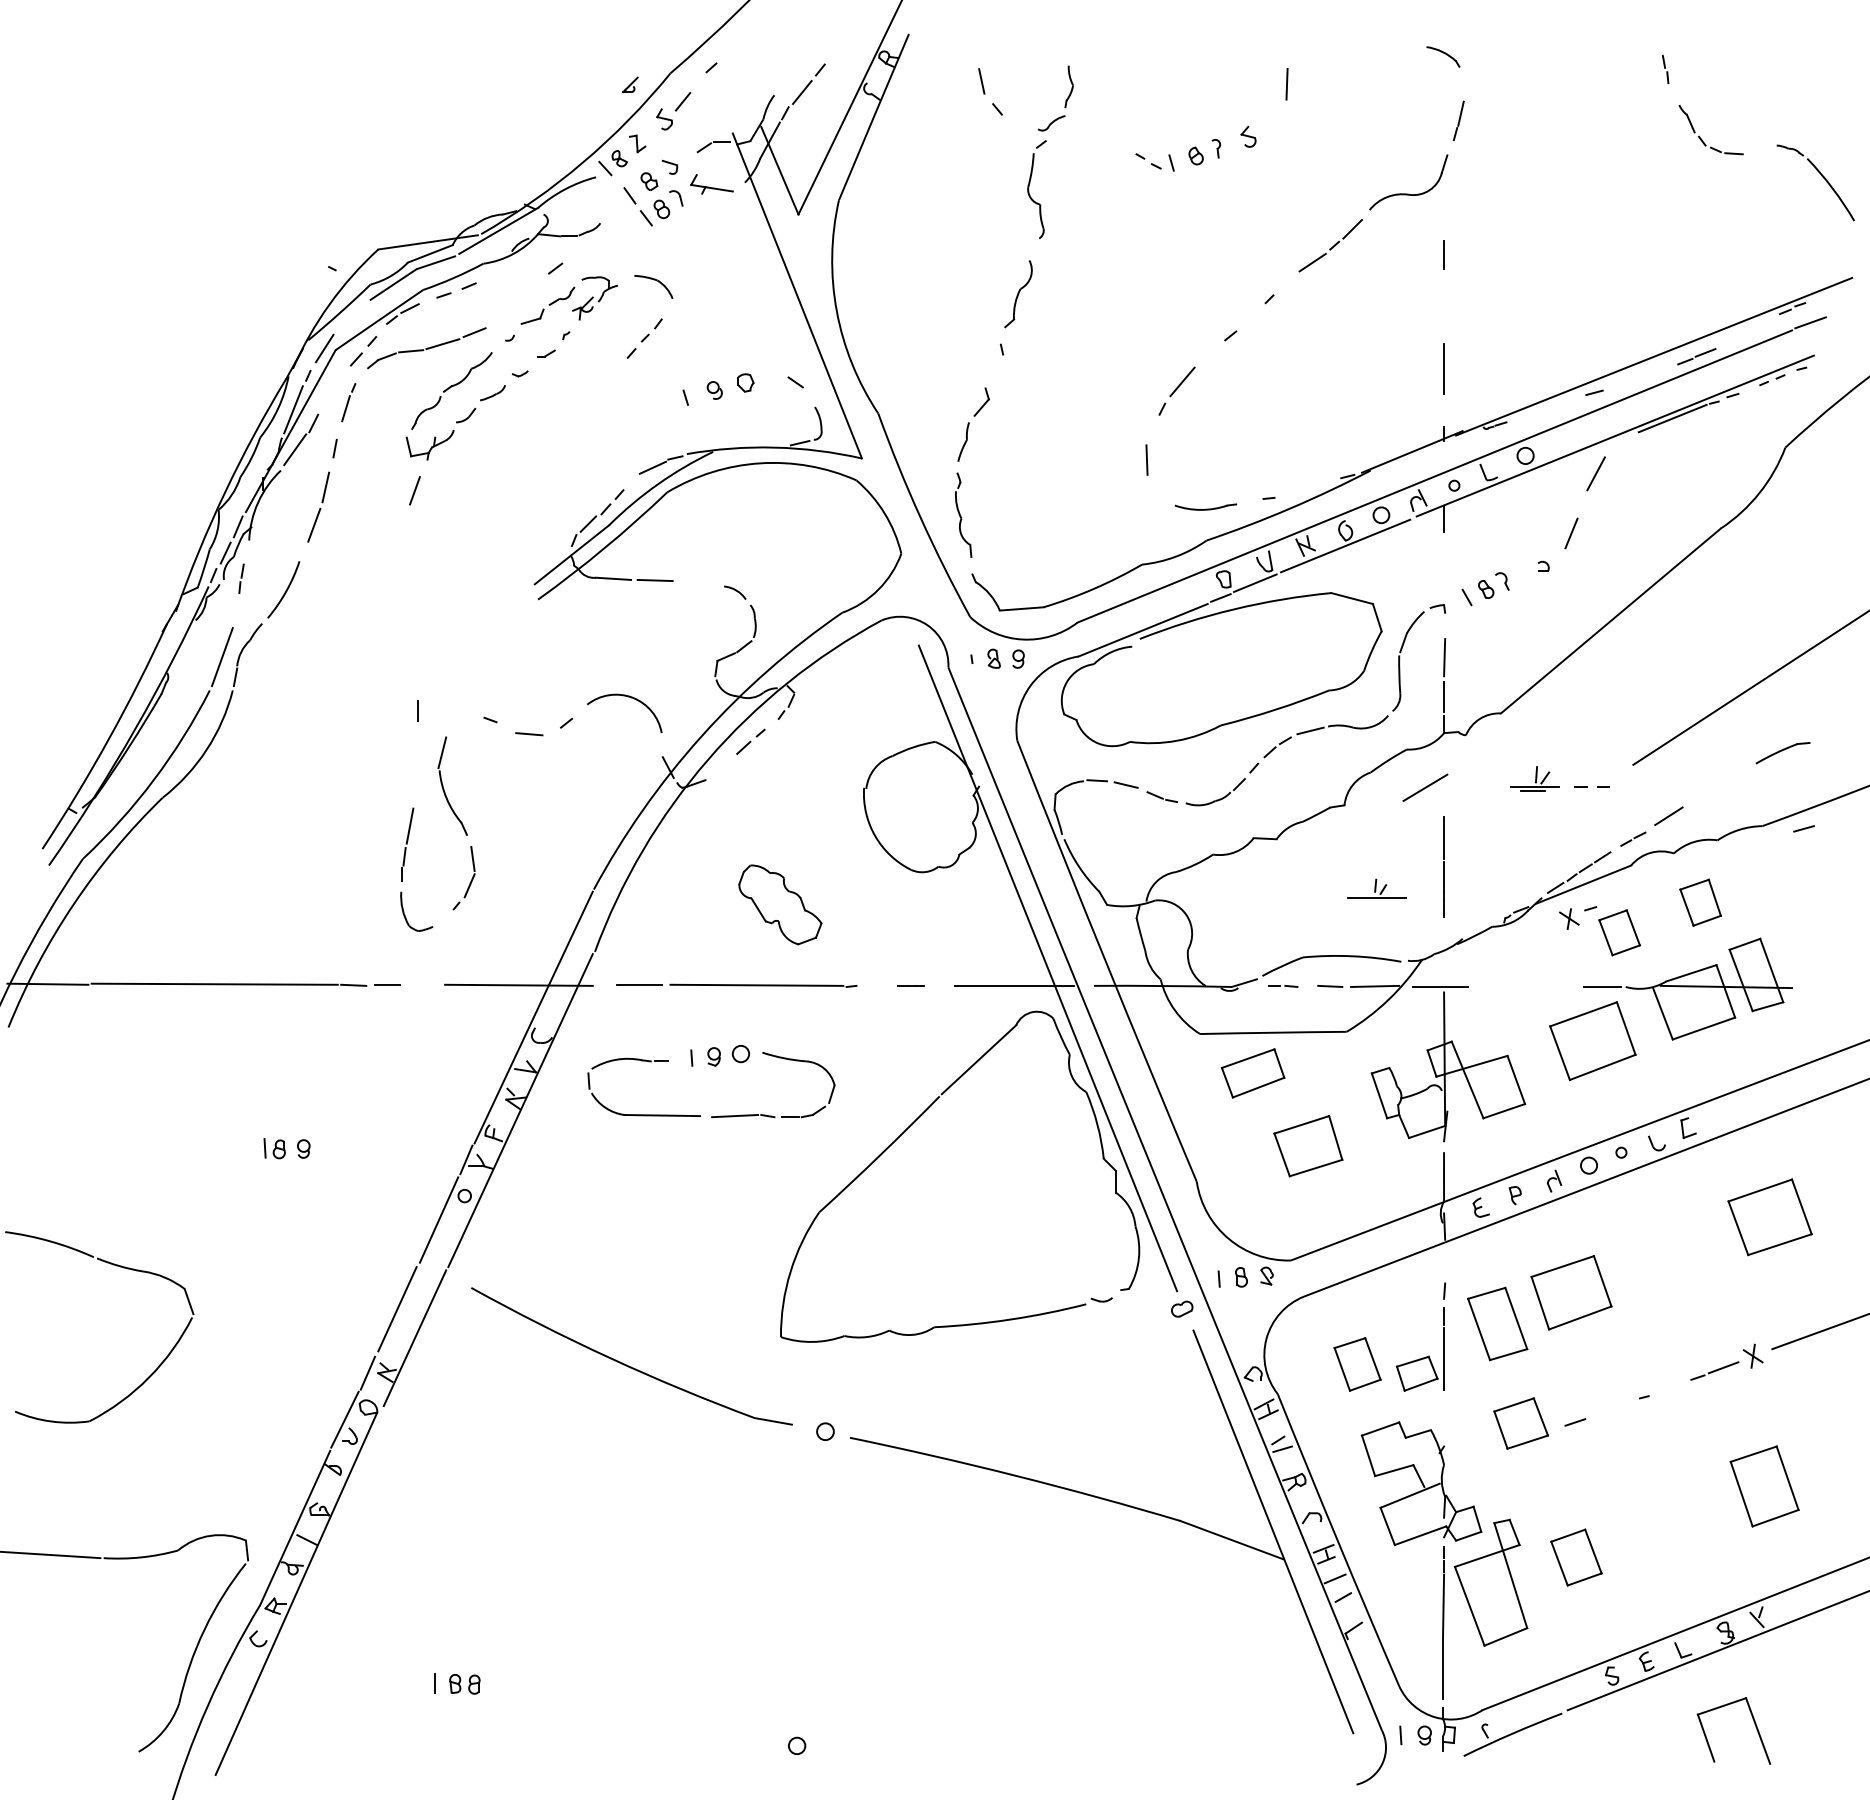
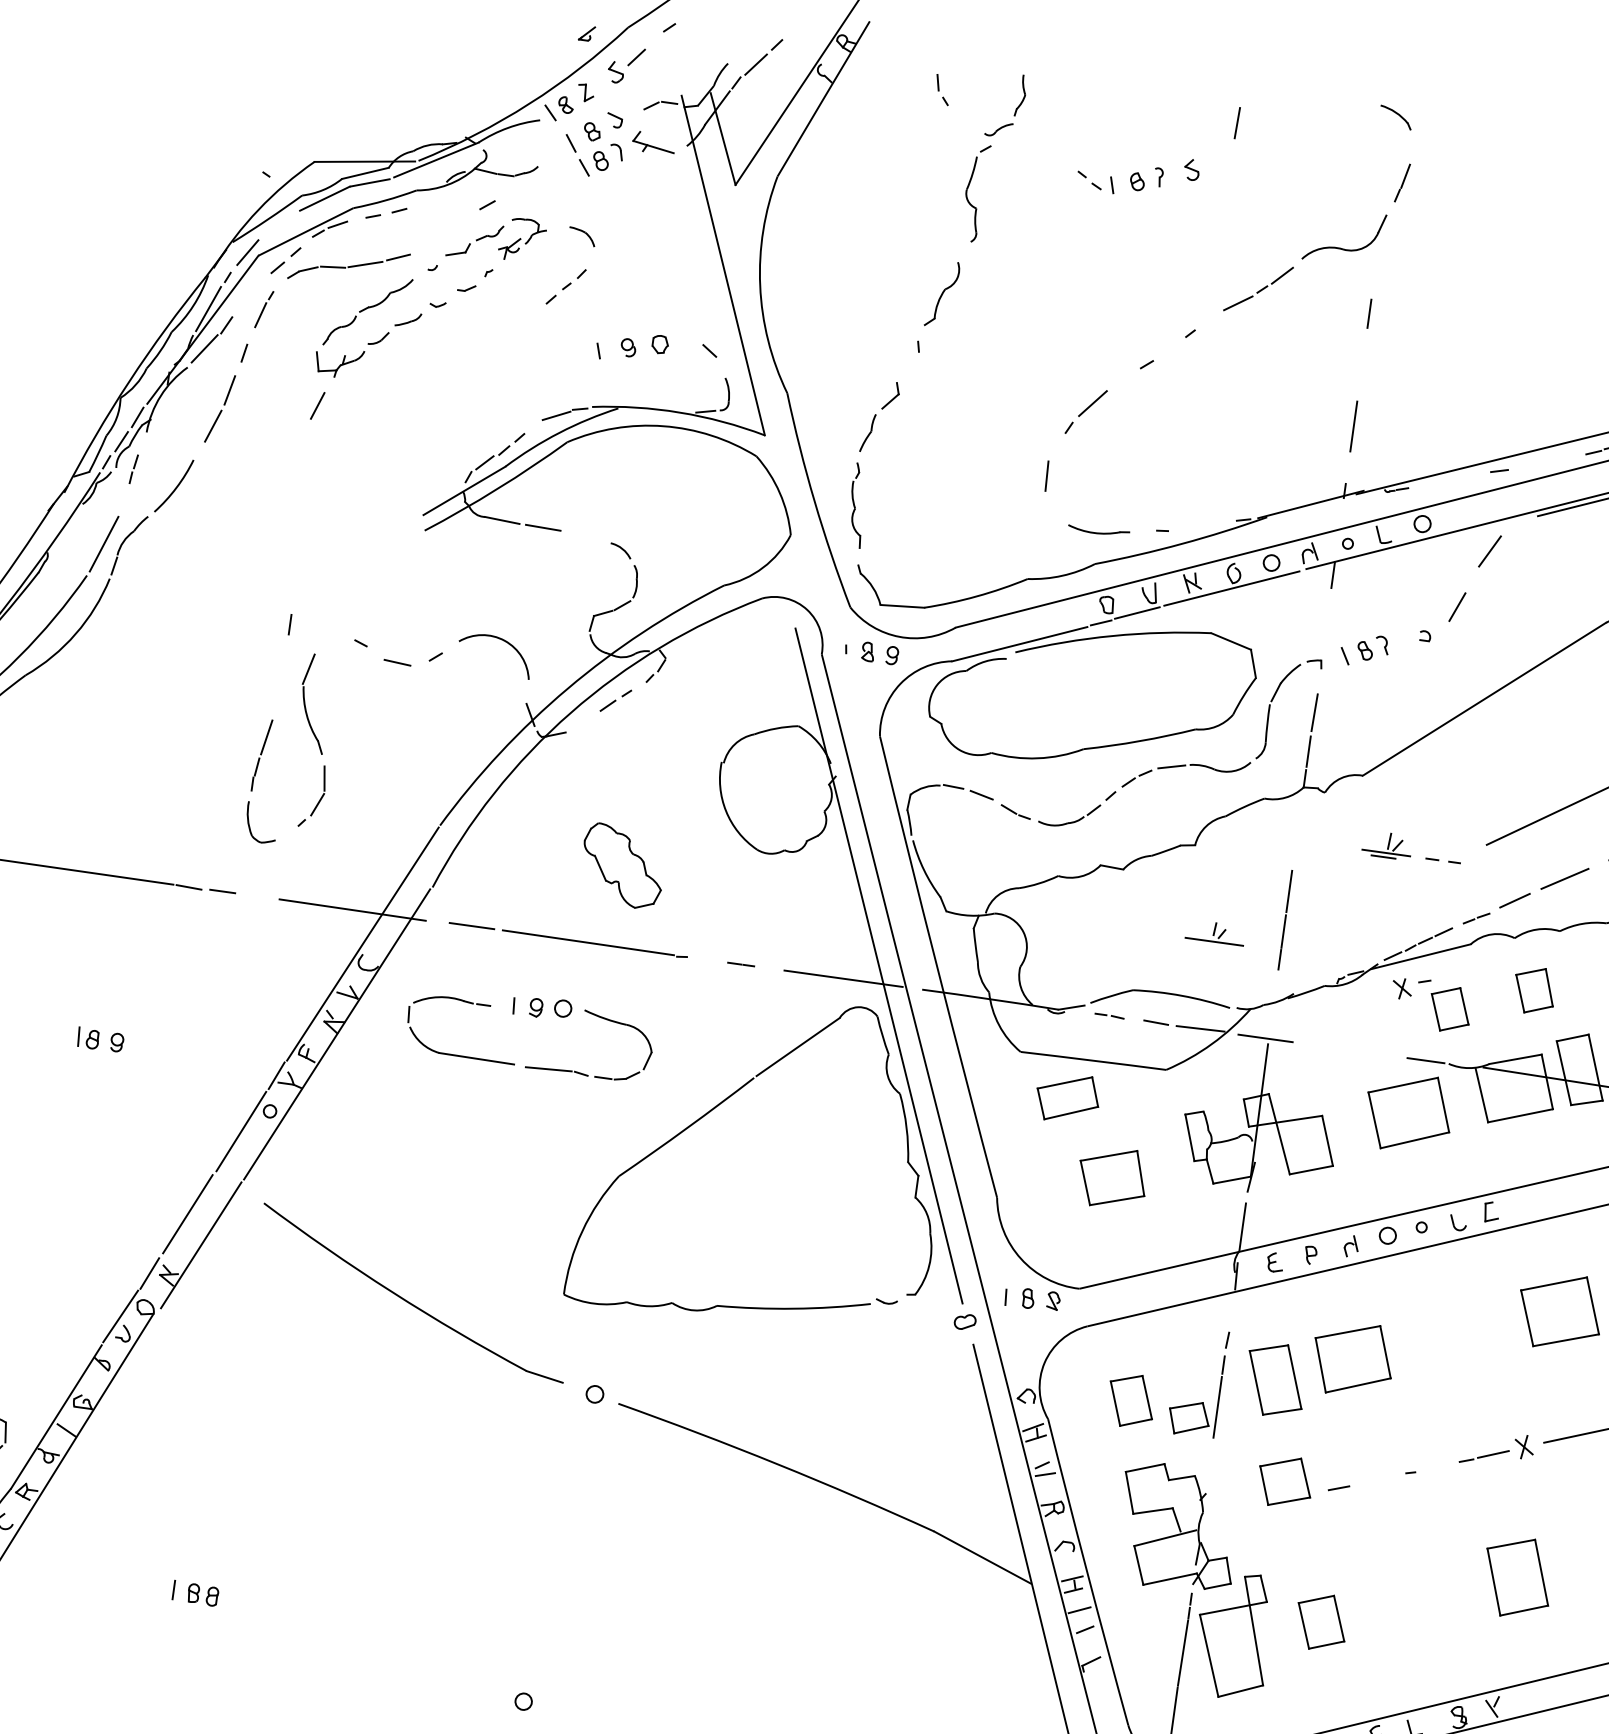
part: (990, 91) -> (942, 89), size x0.62
part: (653, 286) -> (582, 236), size x0.71
line: (1425, 787) -> (1565, 878), moved

